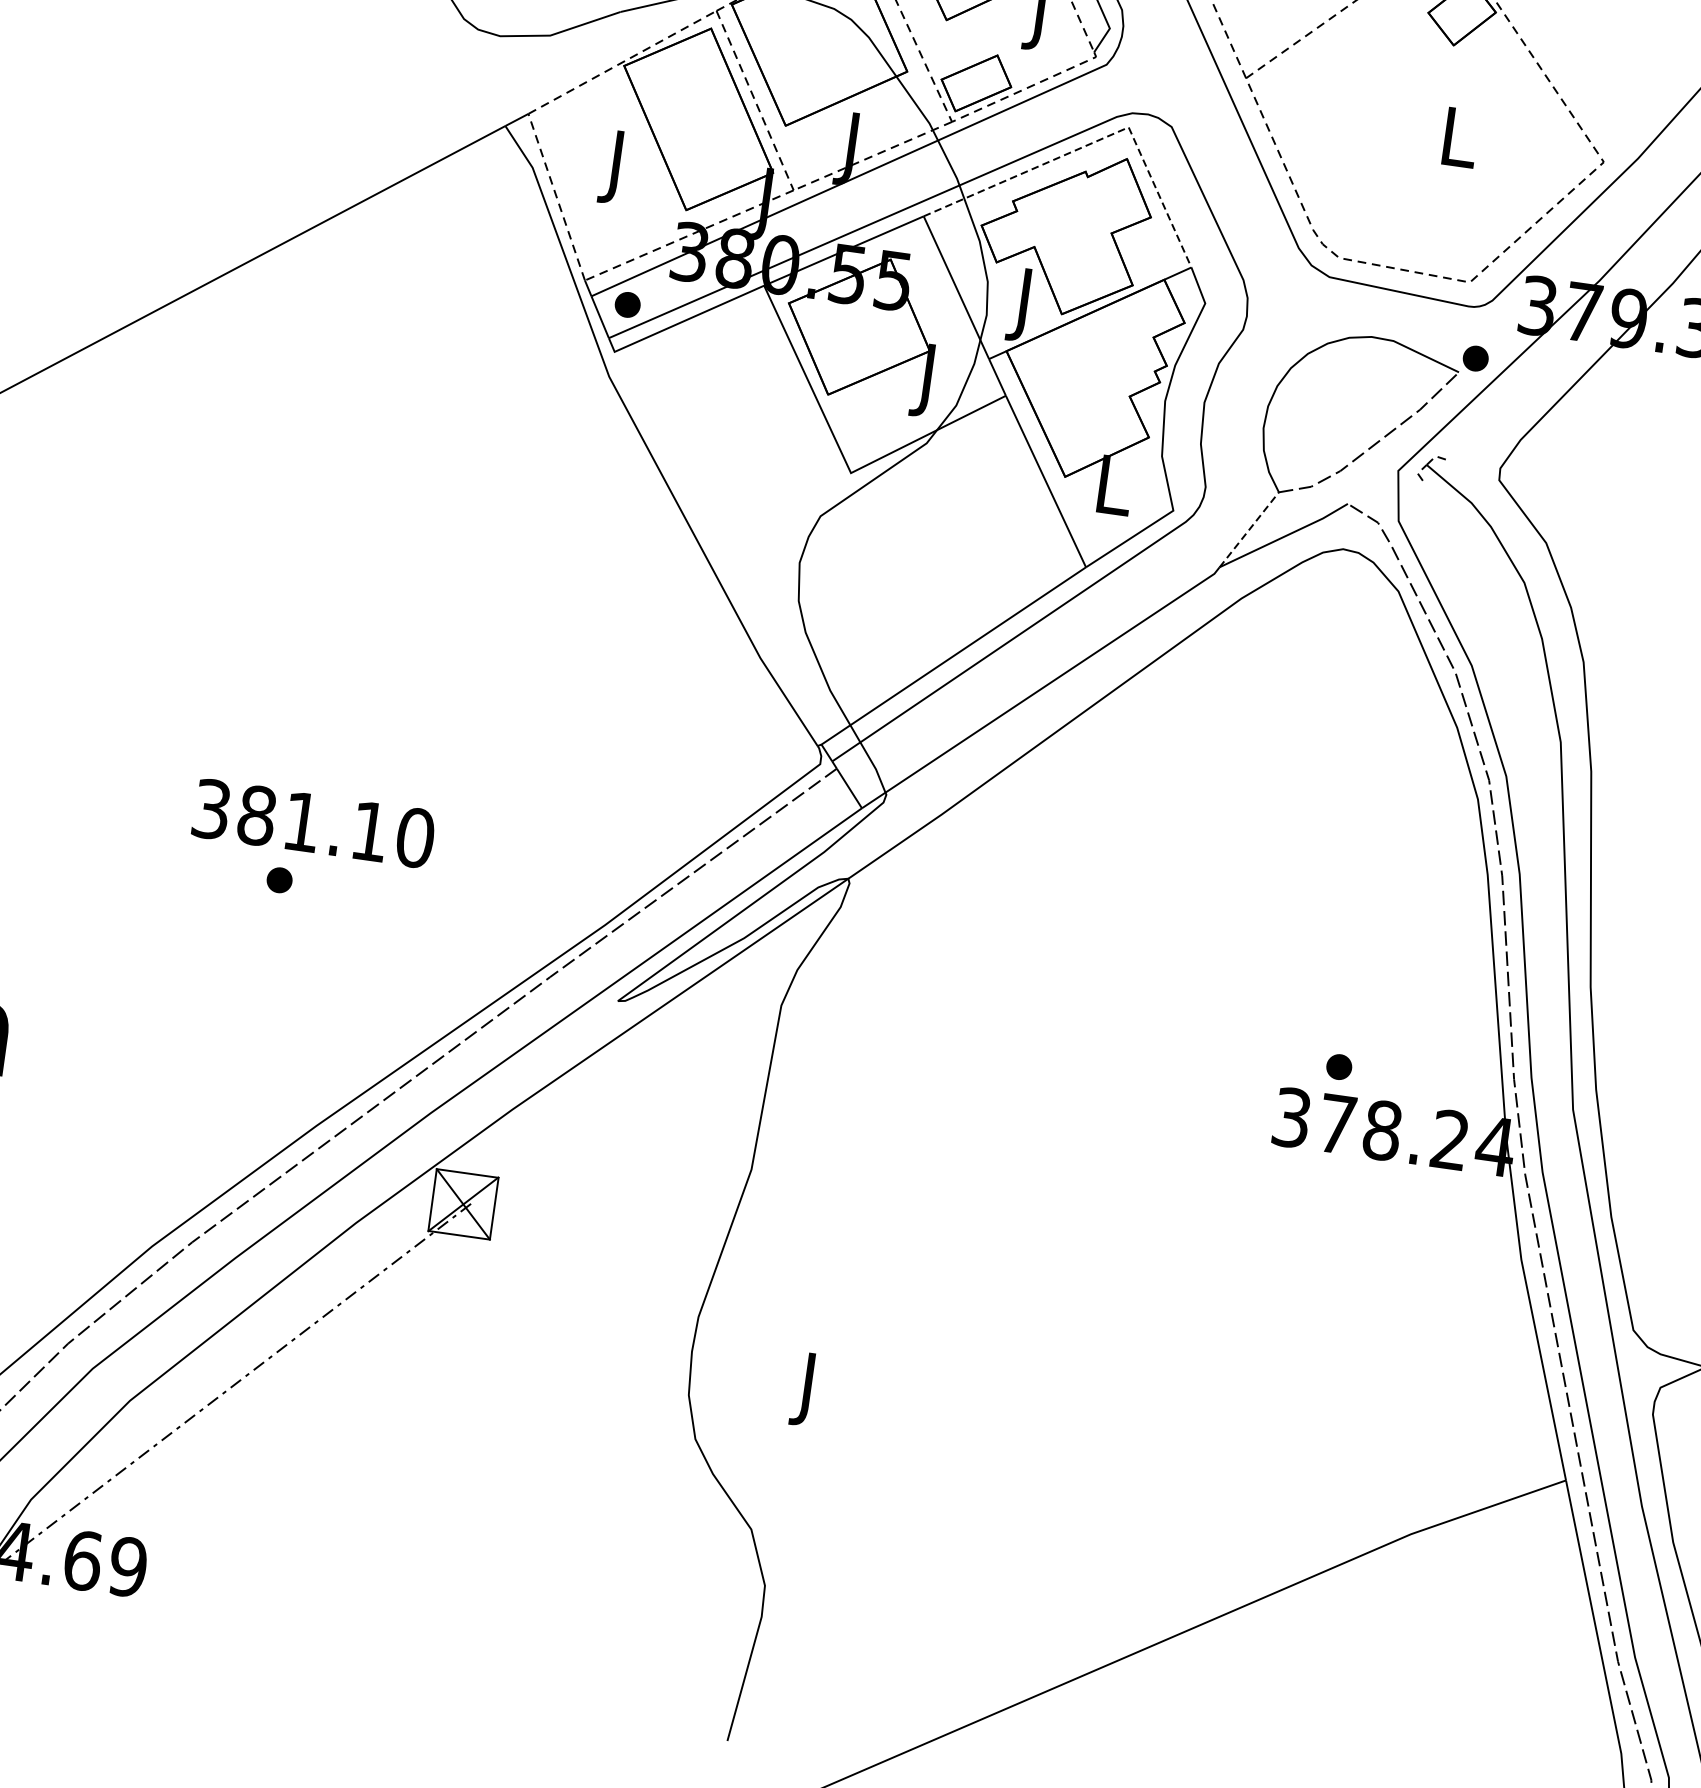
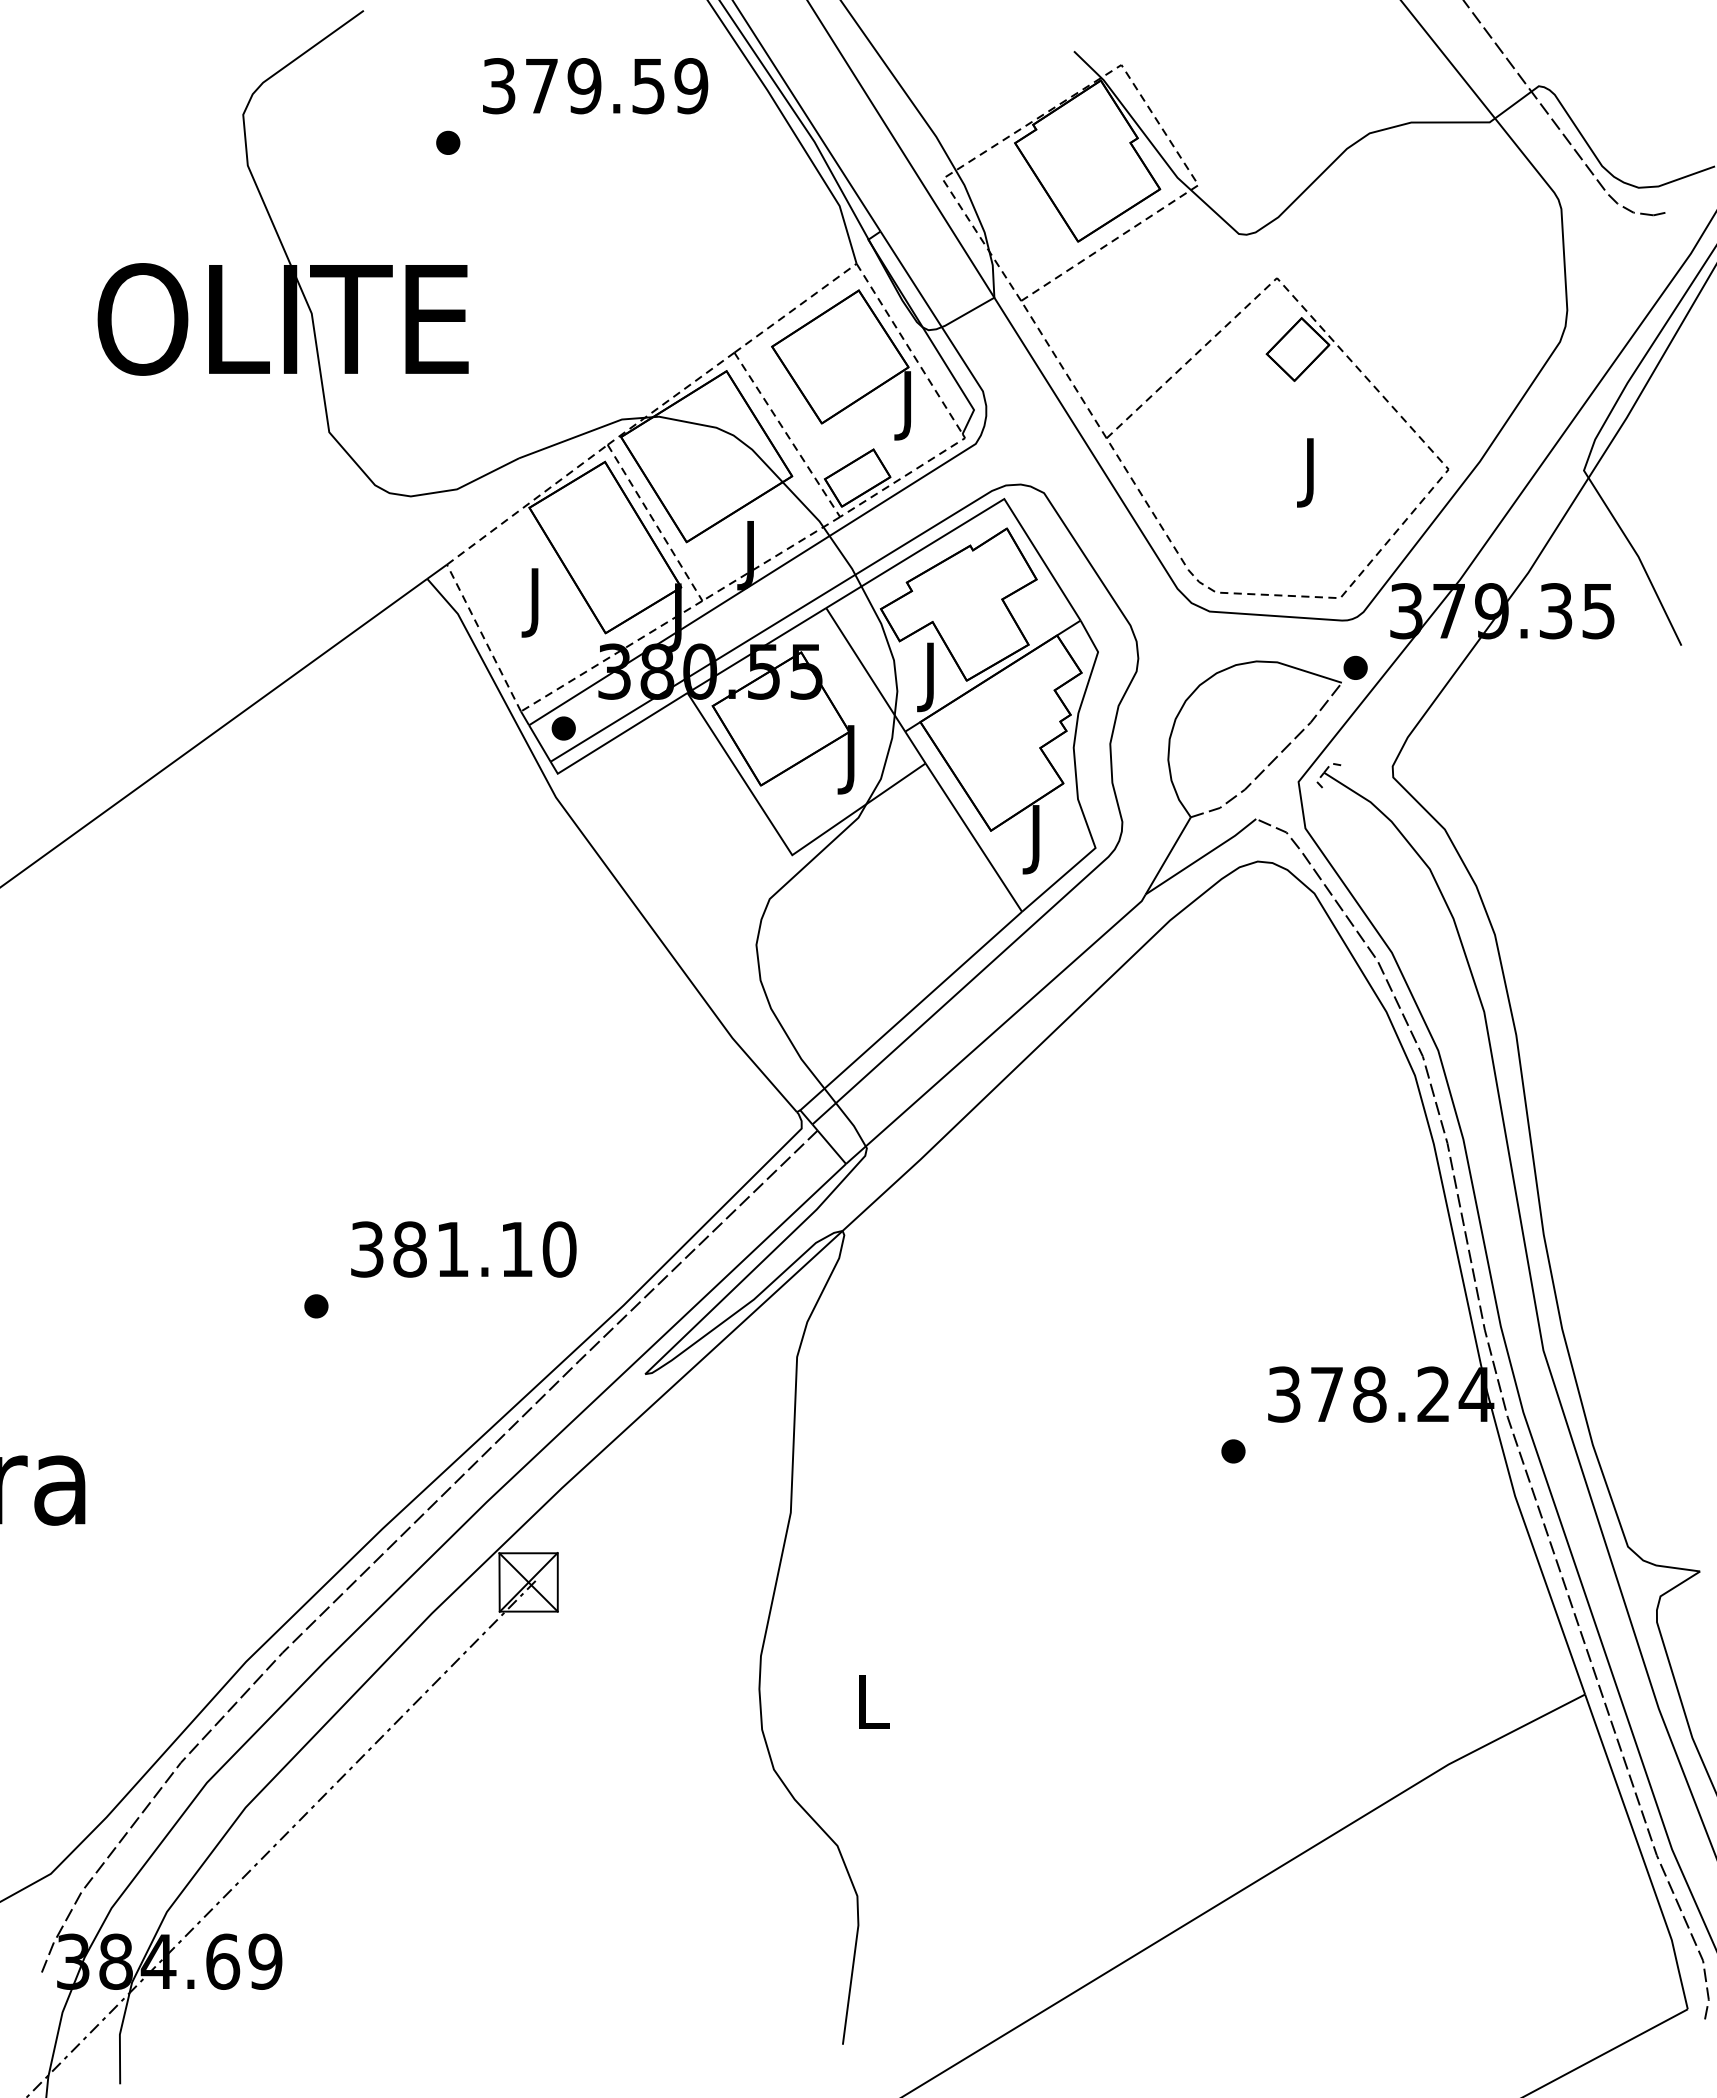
line: (1097, 140) -> (977, 515), dashed -> solid
text: (1459, 145) -> (1312, 472), L -> J
text: (1113, 493) -> (1037, 839), L -> J
line: (1249, 529) -> (1168, 855), dashed -> solid
text: (313, 823) -> (463, 1249), moved
part: (1339, 1067) -> (1233, 1451), moved
text: (809, 1389) -> (873, 1708), J -> L

